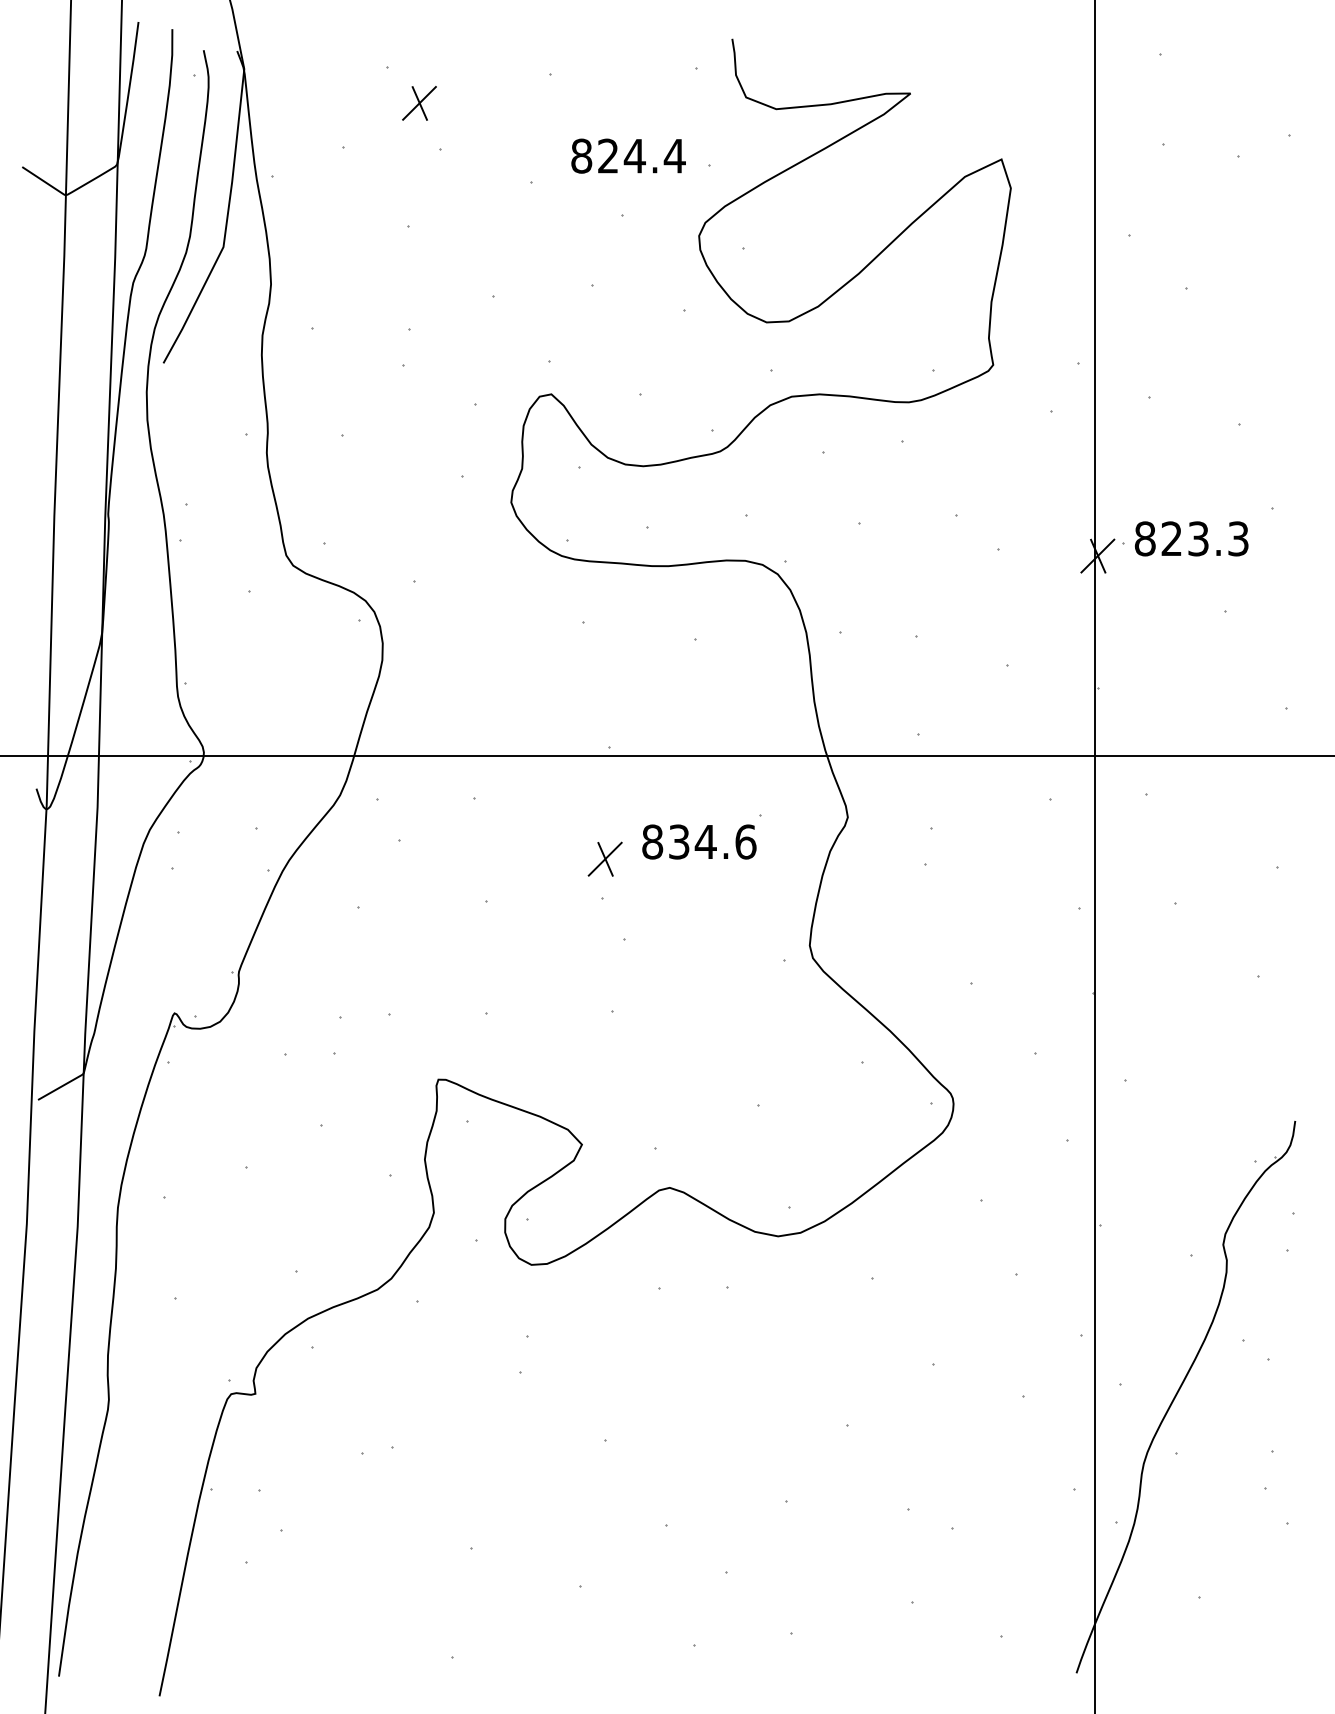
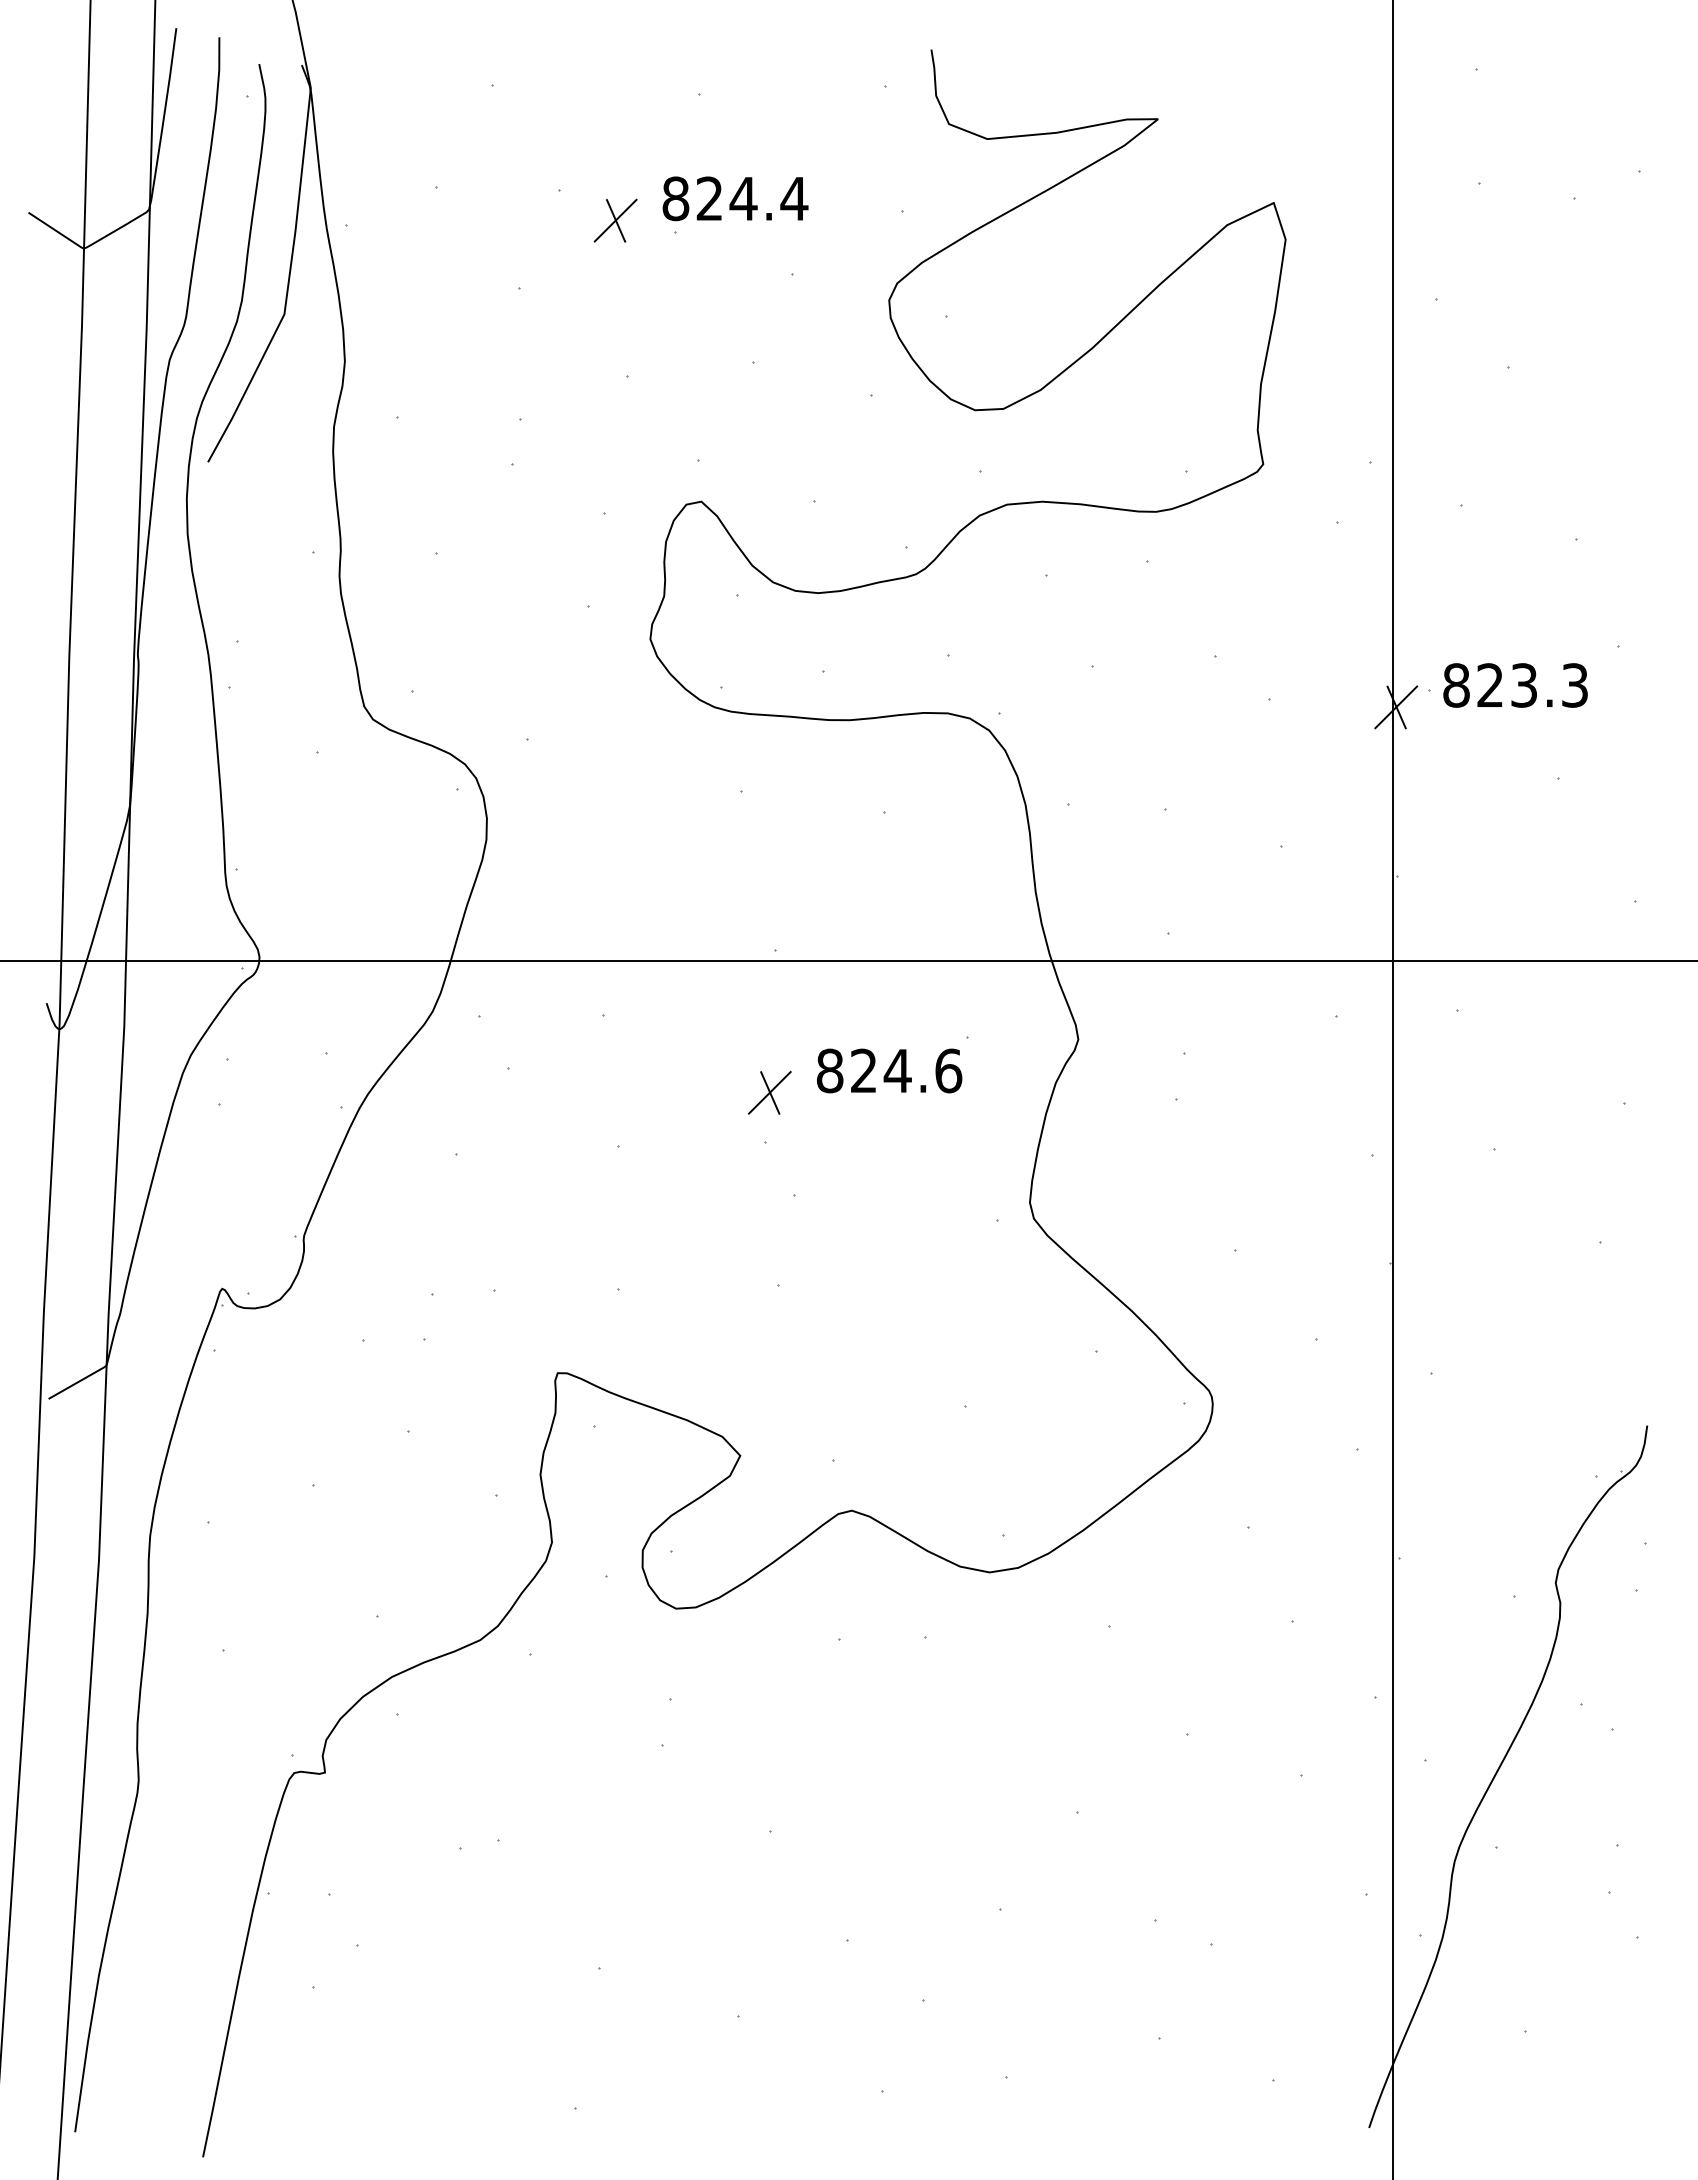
part: (419, 103) -> (615, 220), moved
text: (628, 155) -> (735, 198), moved
text: (678, 841) -> (863, 1070), 834.6 -> 824.6

